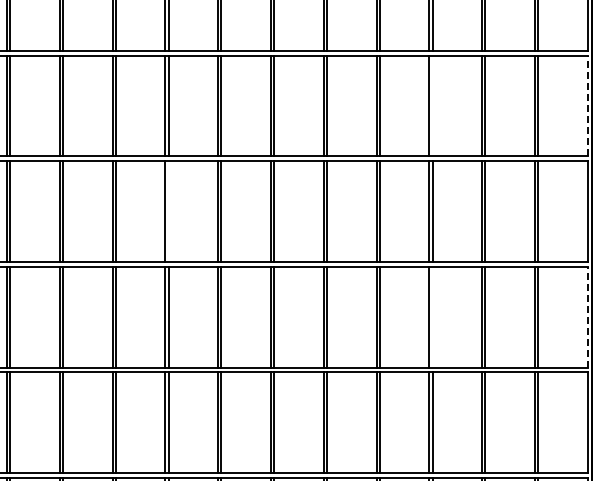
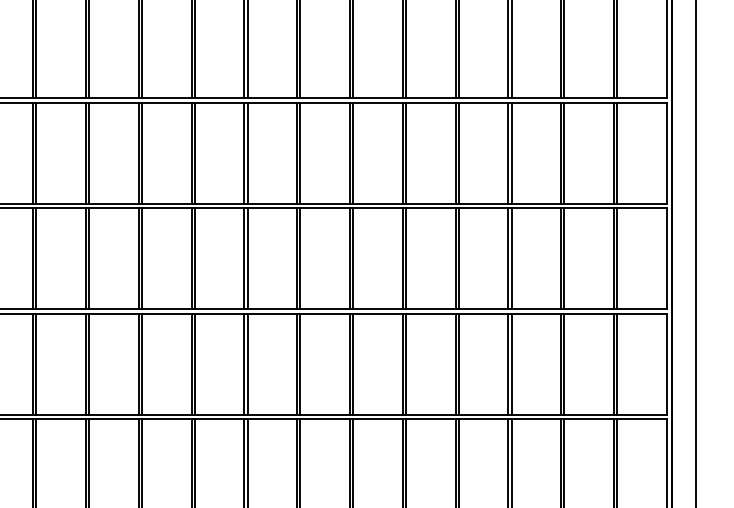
line: (432, 105) -> (511, 152), added
line: (587, 105) -> (666, 152), dashed -> solid
line: (168, 211) -> (247, 258), added
line: (432, 316) -> (511, 363), added
line: (587, 316) -> (666, 363), dashed -> solid

